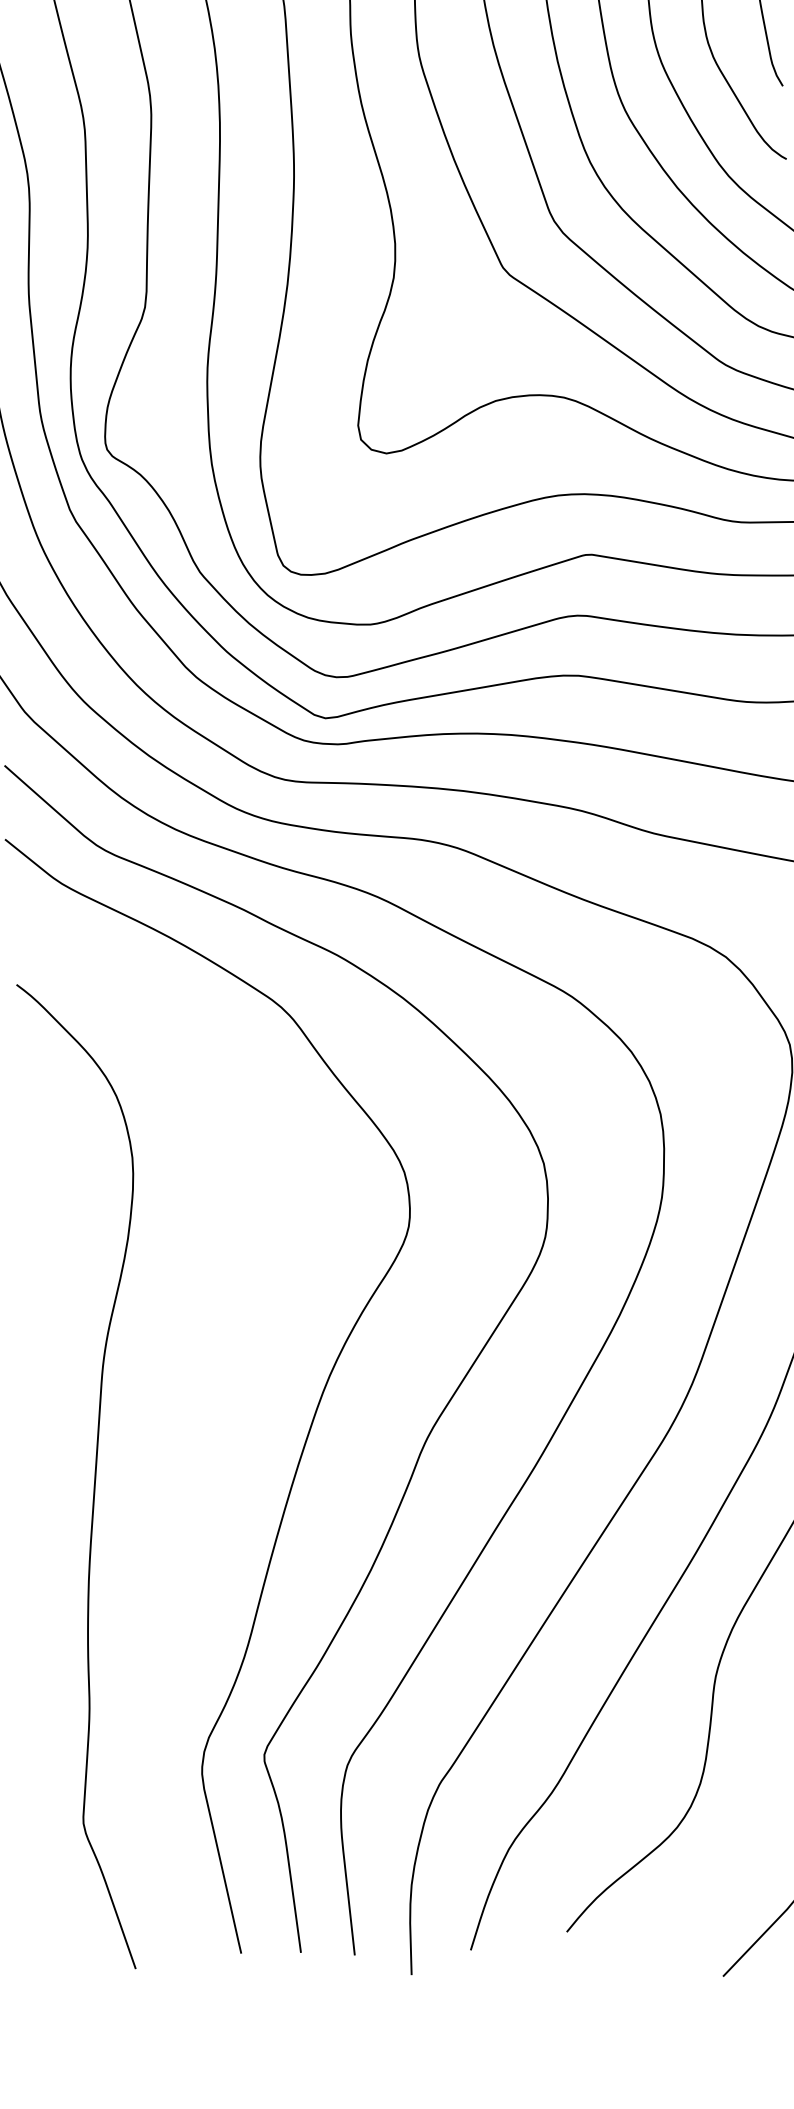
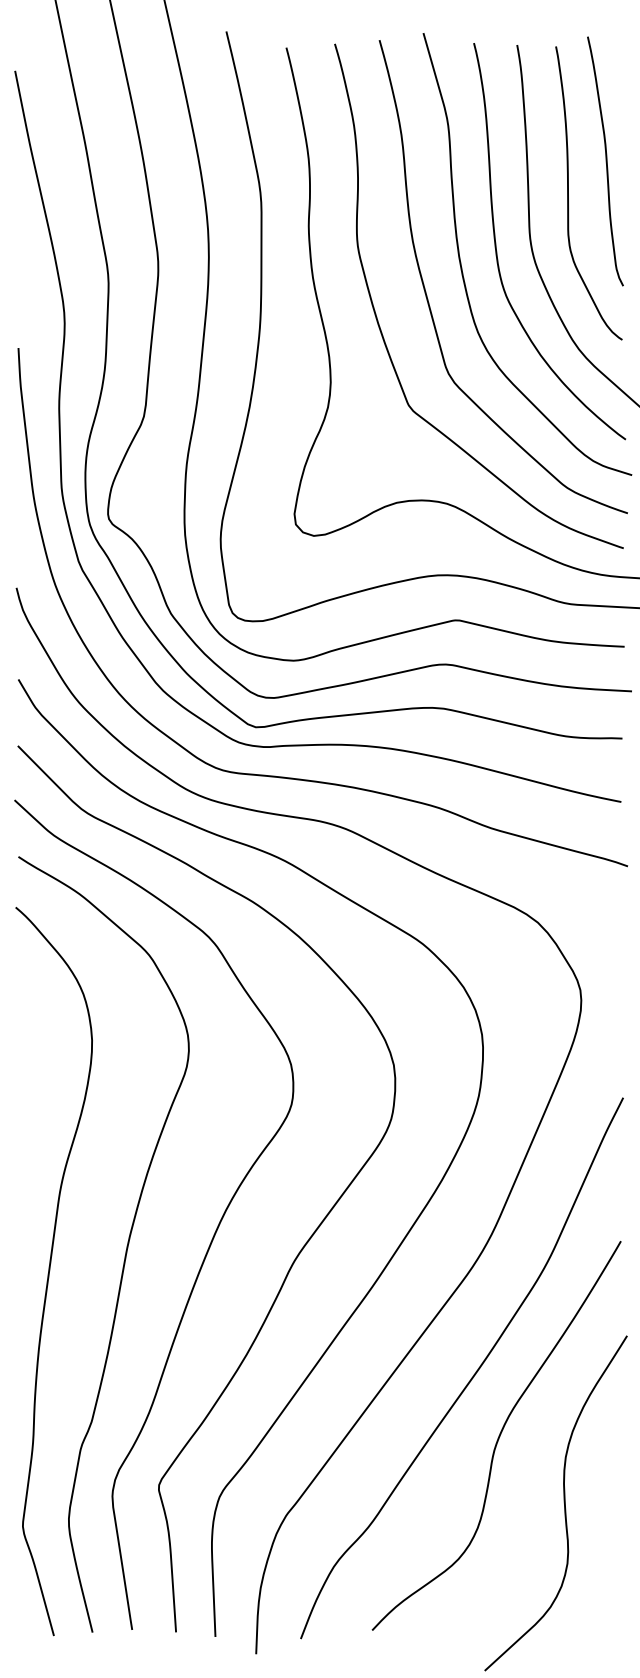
curve: (197, 1439) -> (125, 1250), added

